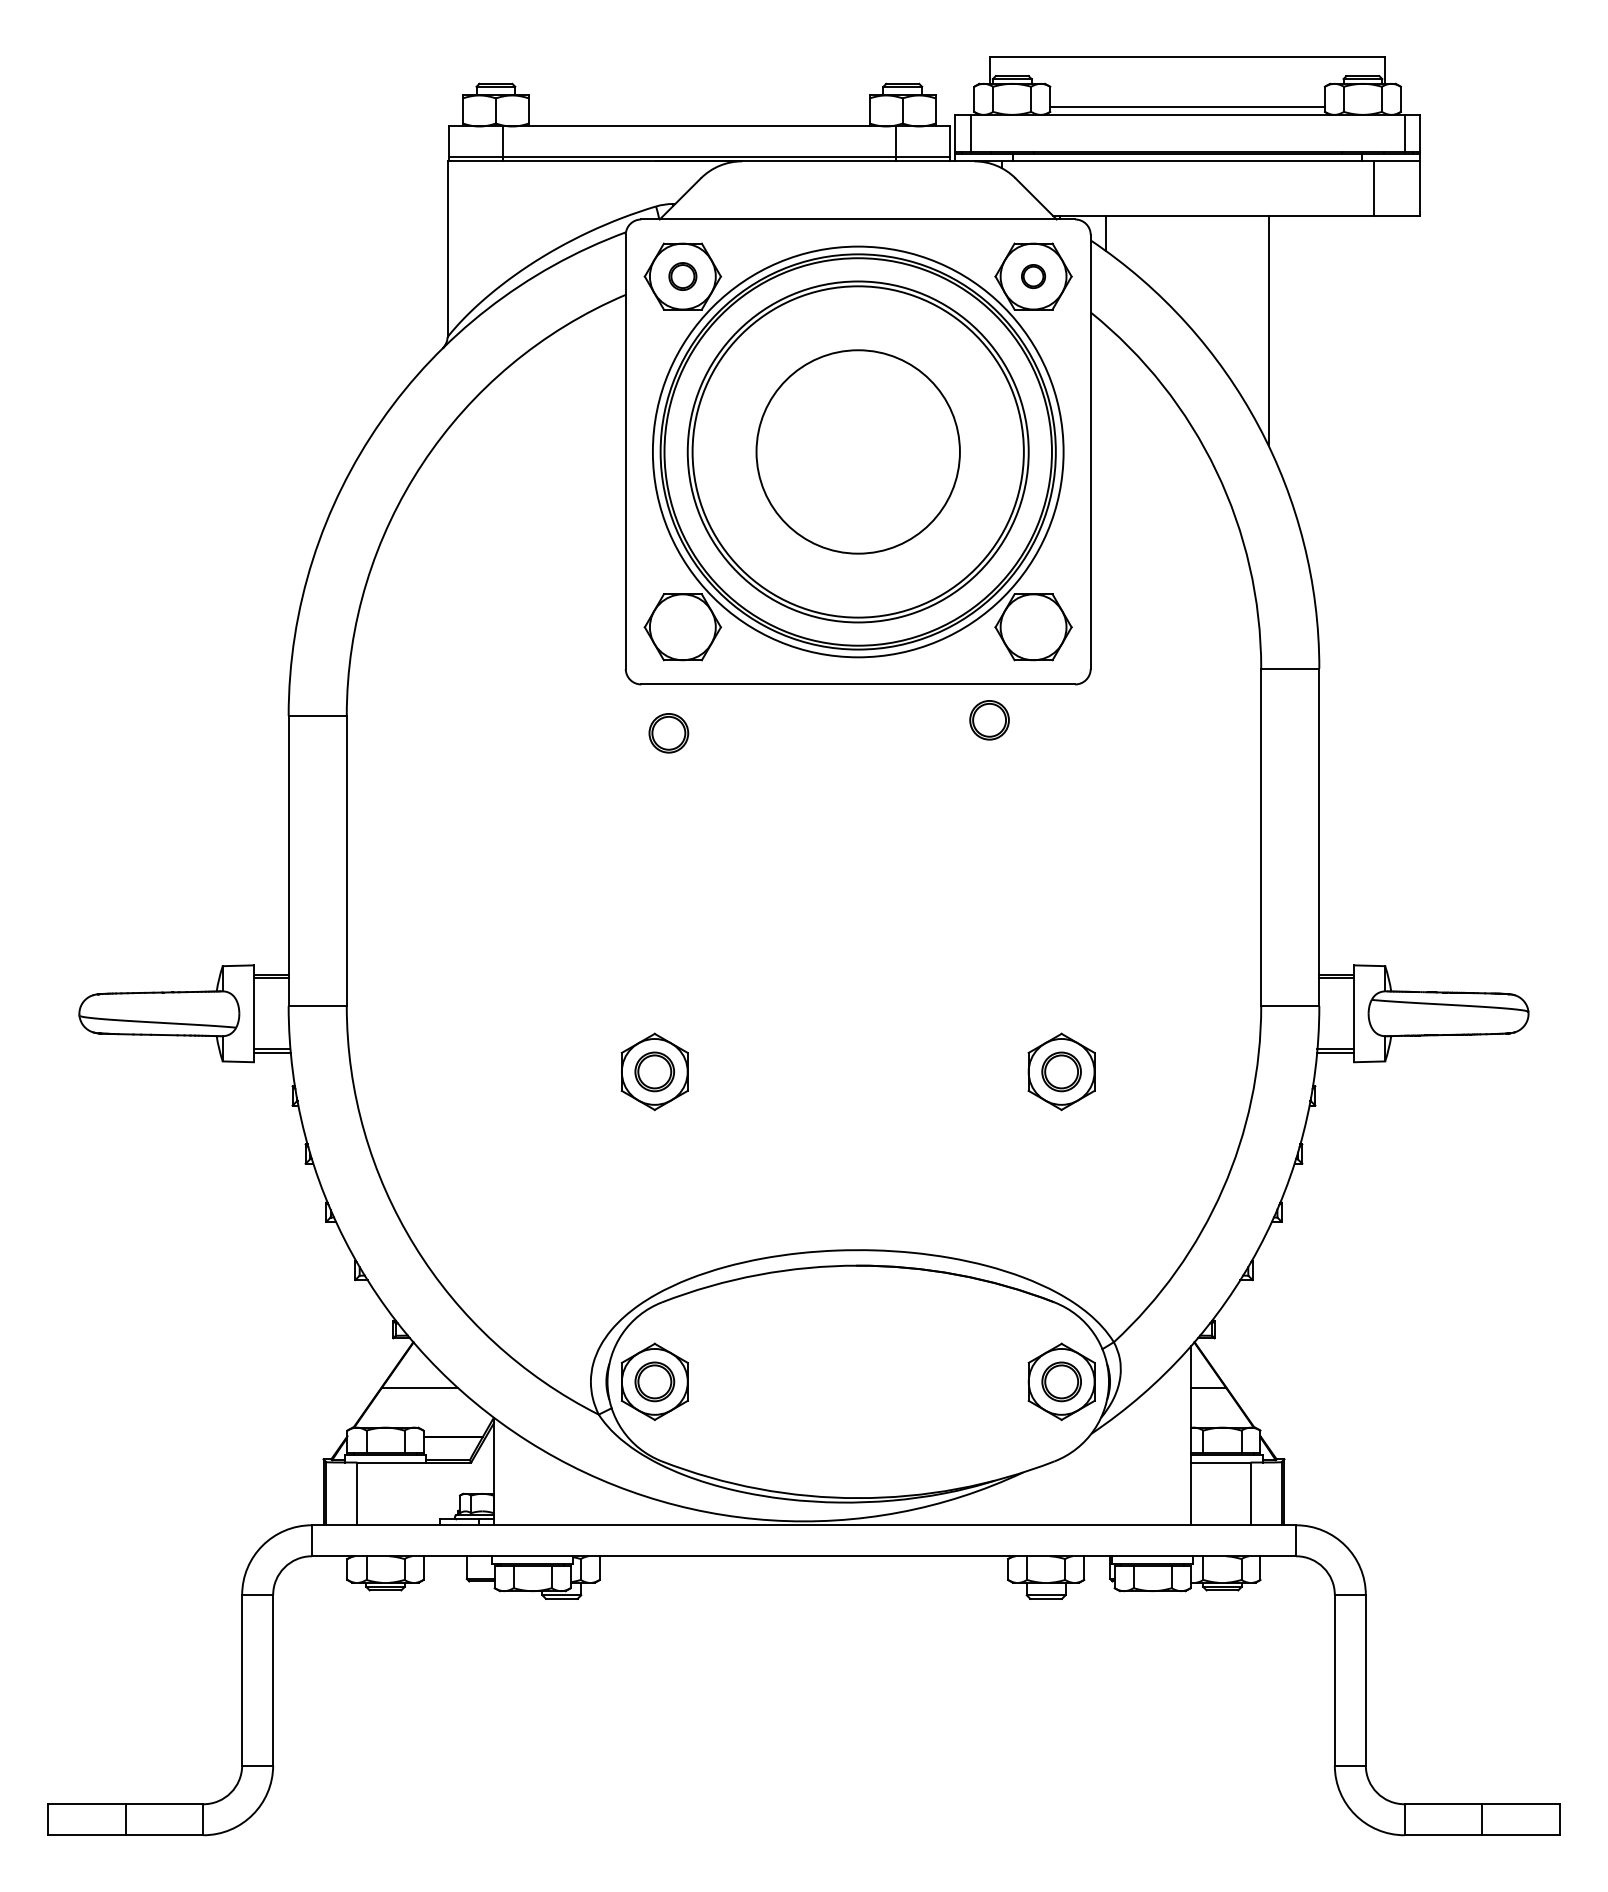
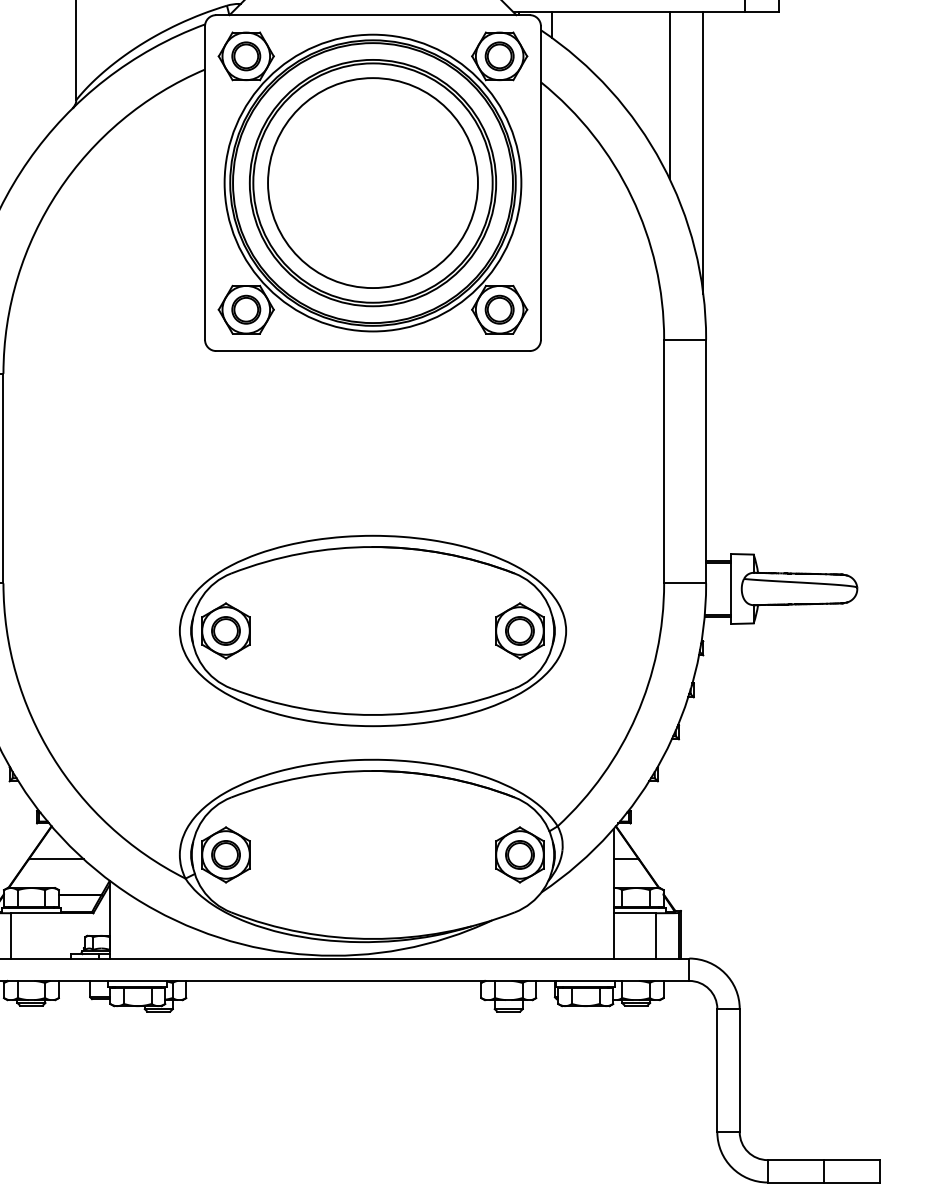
part: (682, 276) -> (246, 56), size x1.43
part: (1033, 276) -> (499, 56), size x1.67
line: (1315, 410) -> (703, 153), added
circle: (857, 451) -> (372, 182), size x1.43
part: (989, 720) -> (499, 309), moved
part: (668, 733) -> (246, 309), moved
part: (858, 1071) -> (373, 630), added

